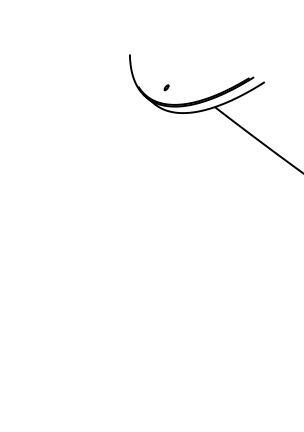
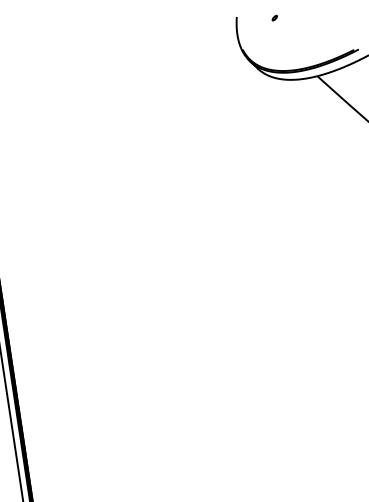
part: (166, 87) -> (274, 17), moved

